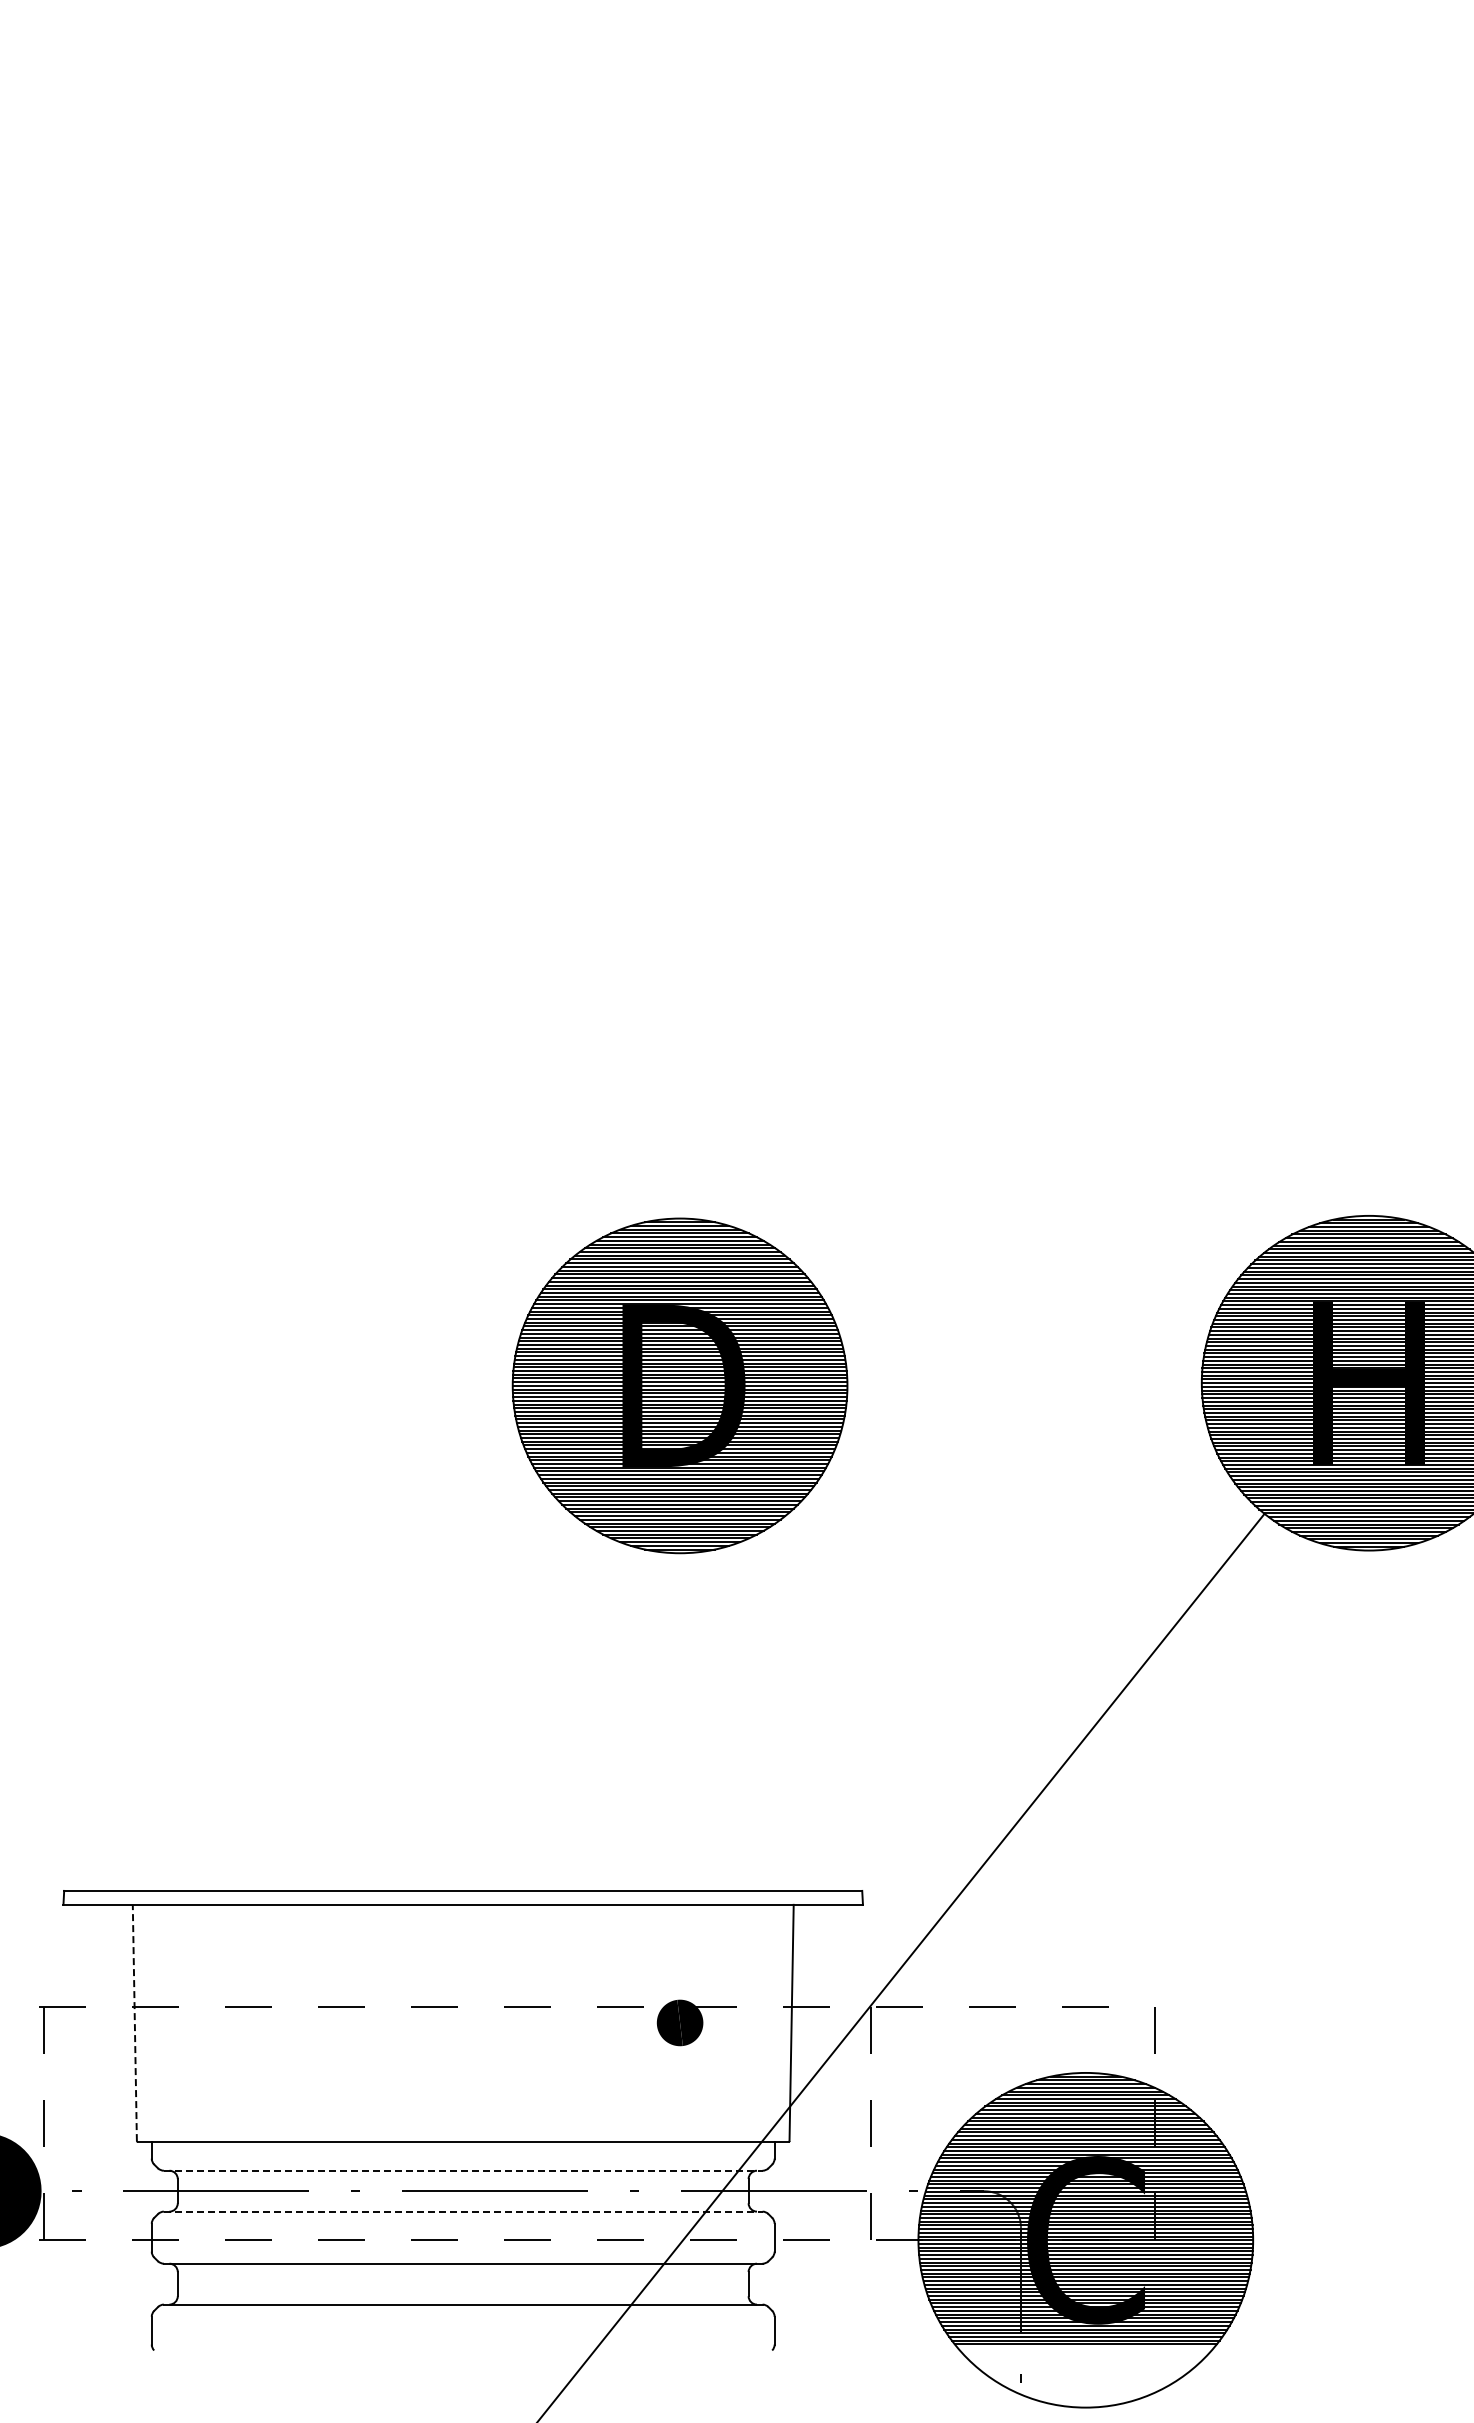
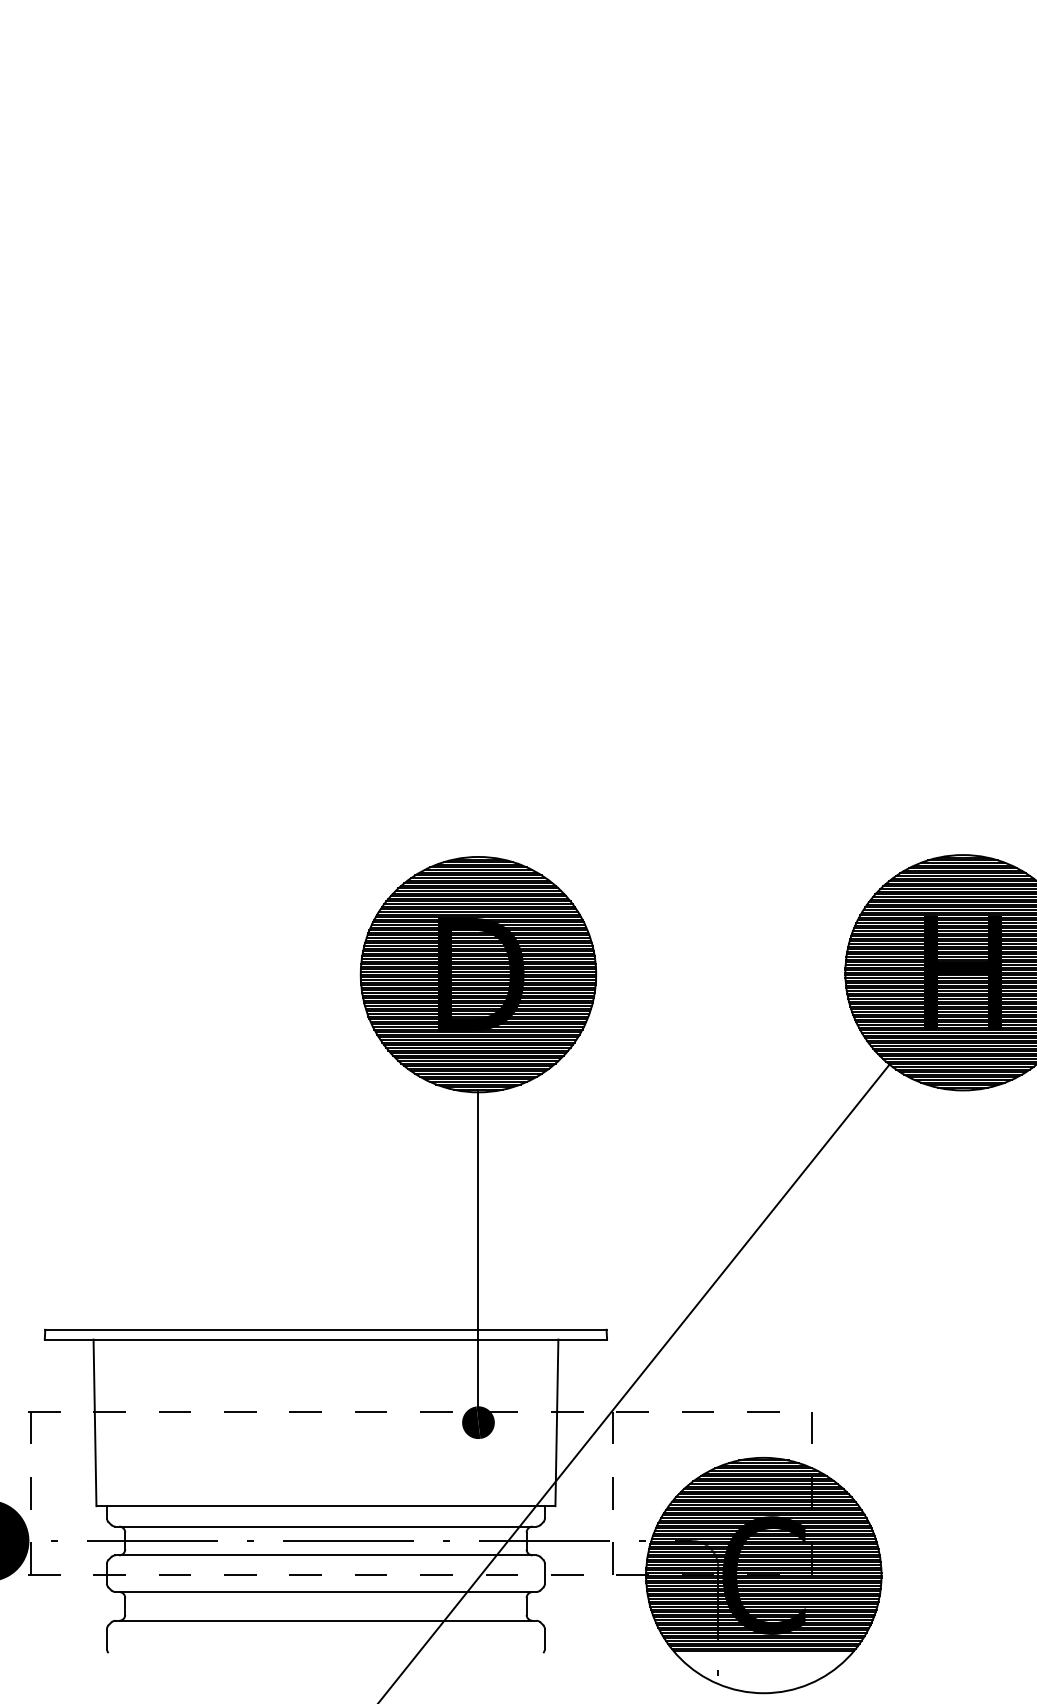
line: (680, 1778) -> (478, 1250), added
line: (134, 2022) -> (94, 1422), dashed -> solid
line: (463, 2170) -> (326, 1526), dashed -> solid
line: (463, 2211) -> (326, 1555), dashed -> solid
line: (1085, 2348) -> (763, 1651), added

